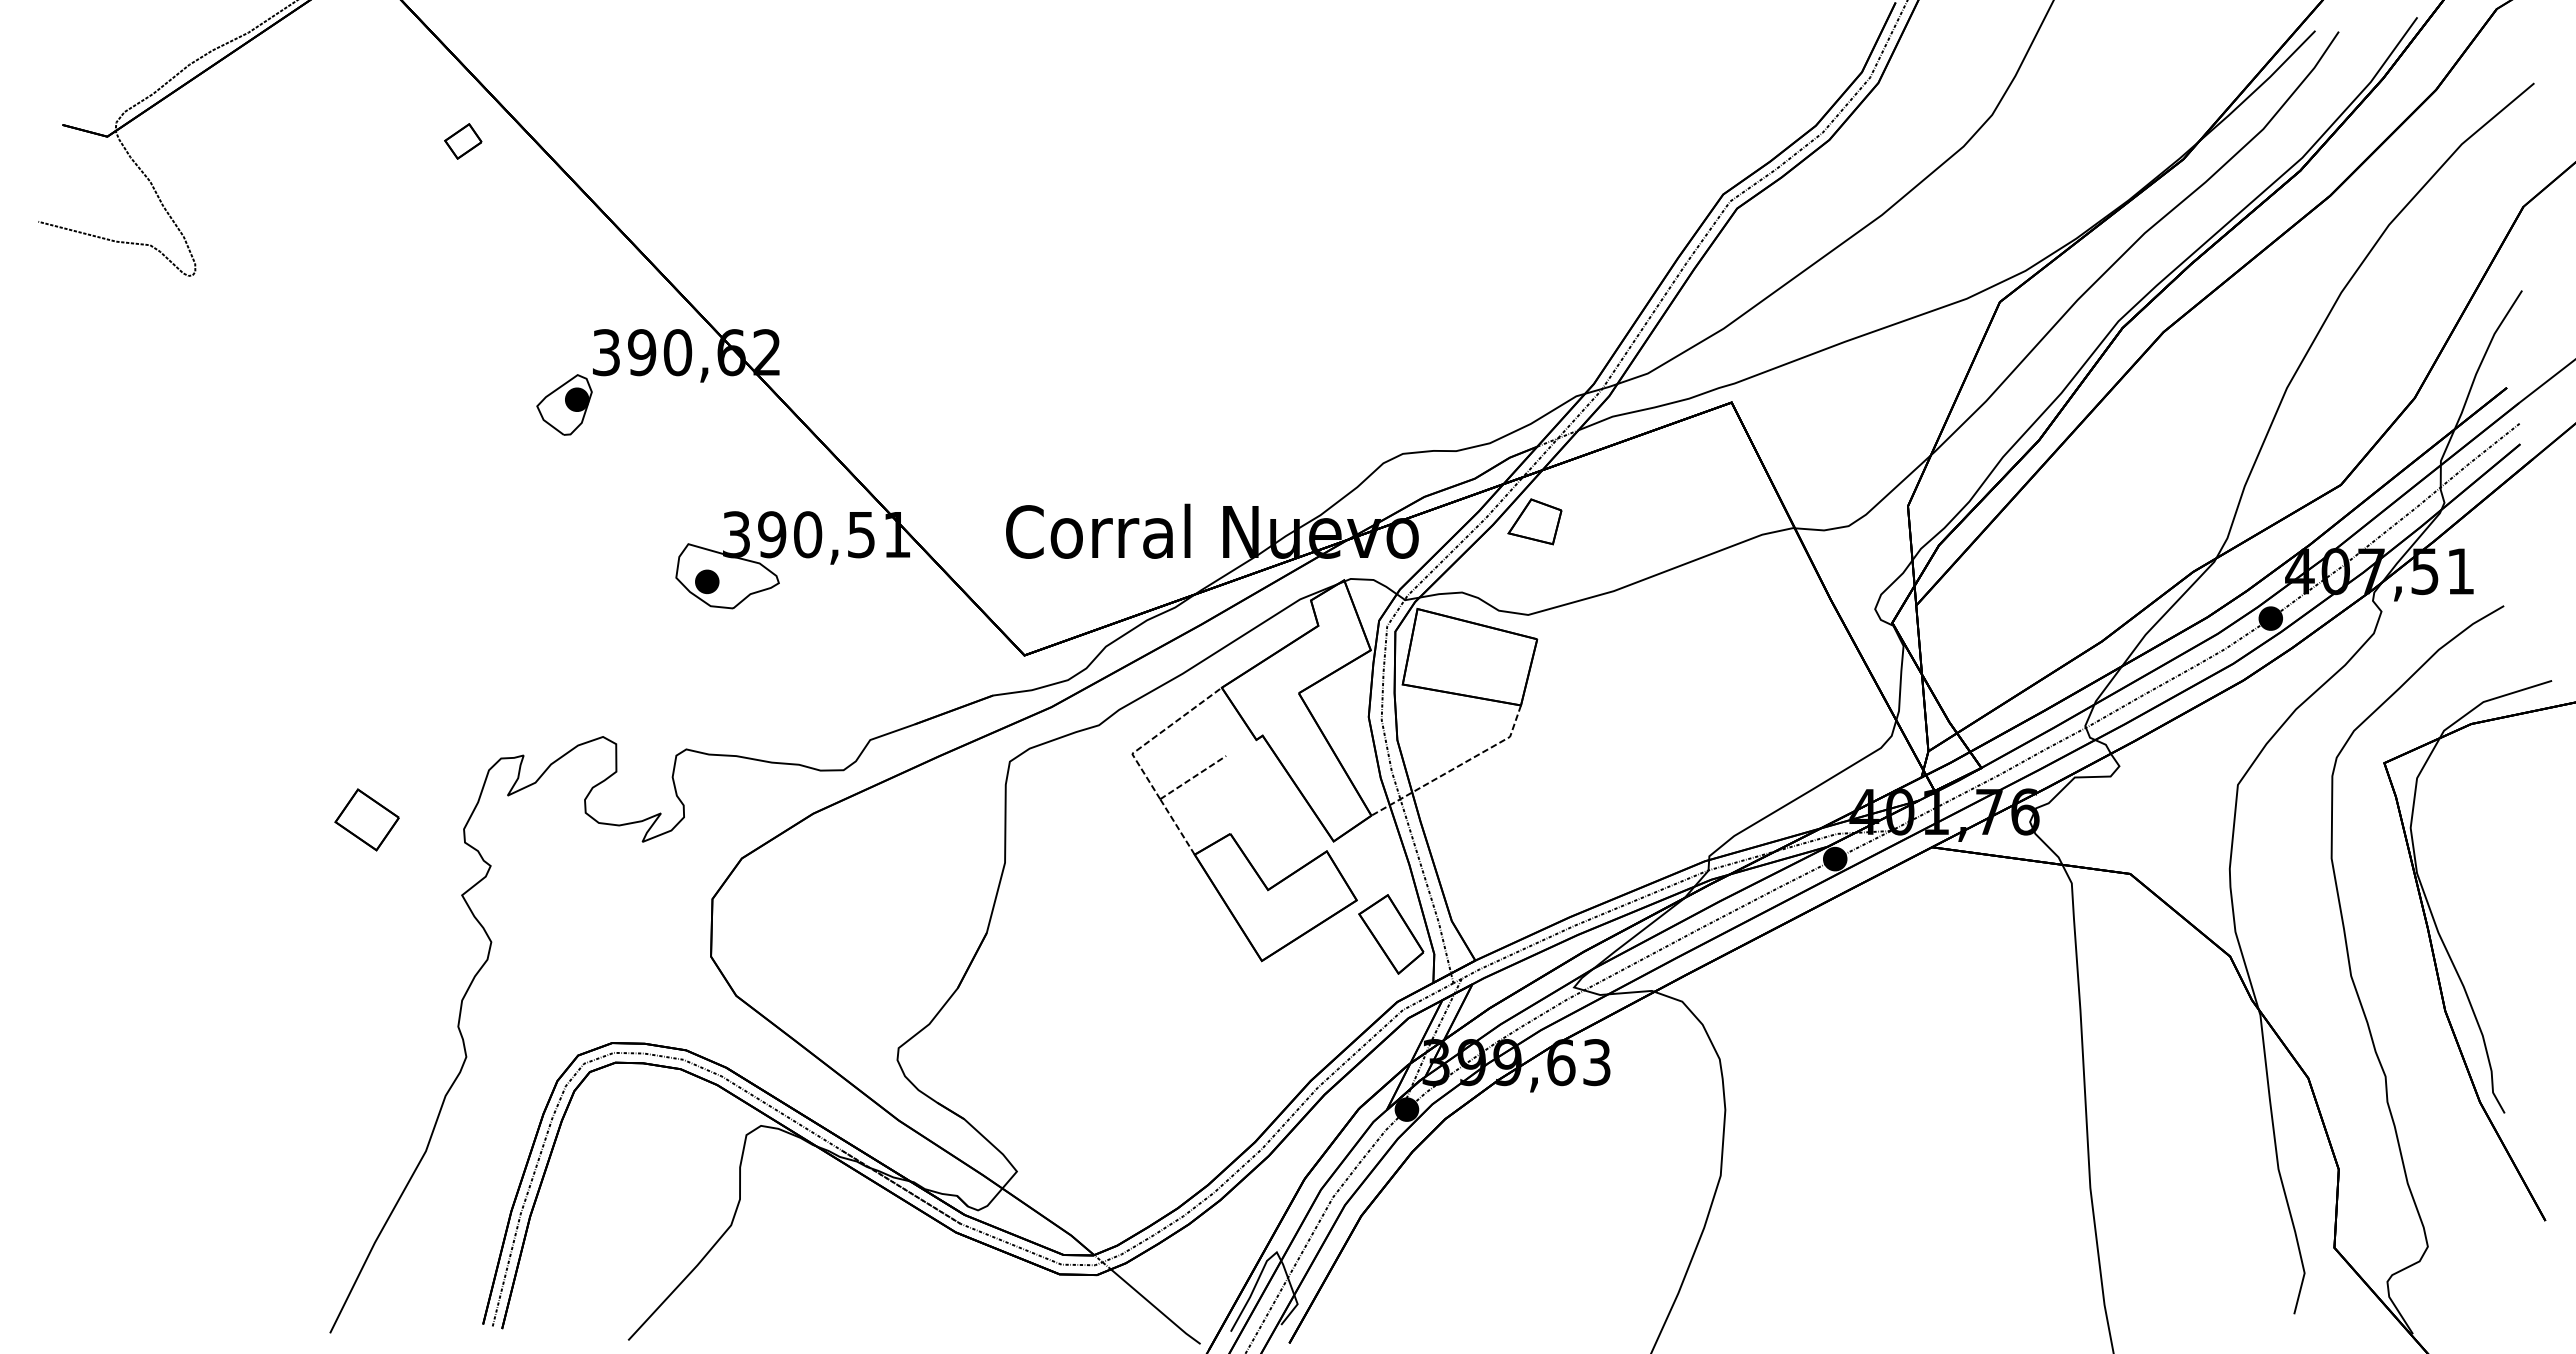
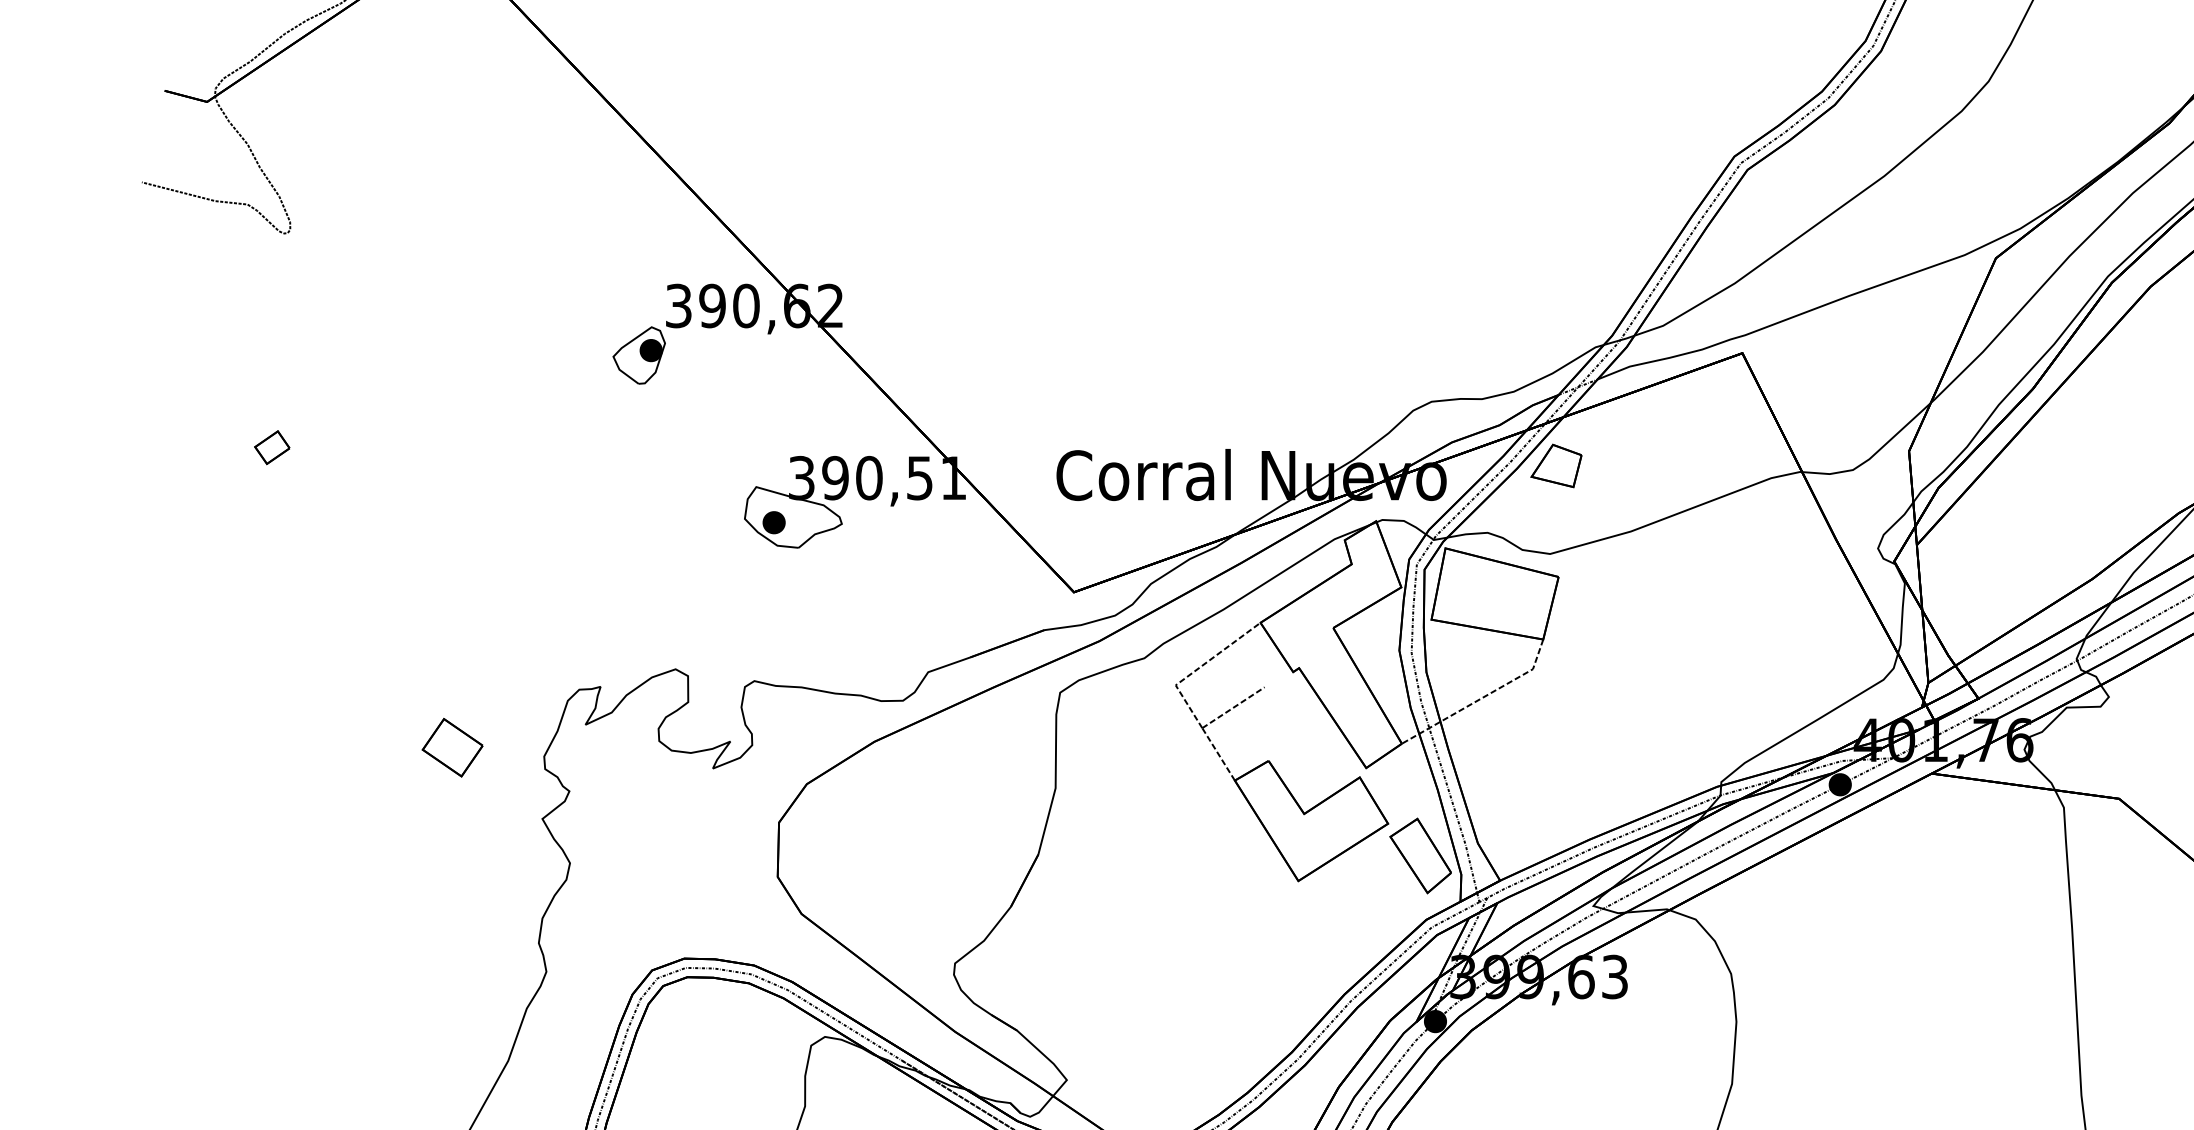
part: (463, 141) -> (272, 447), moved

